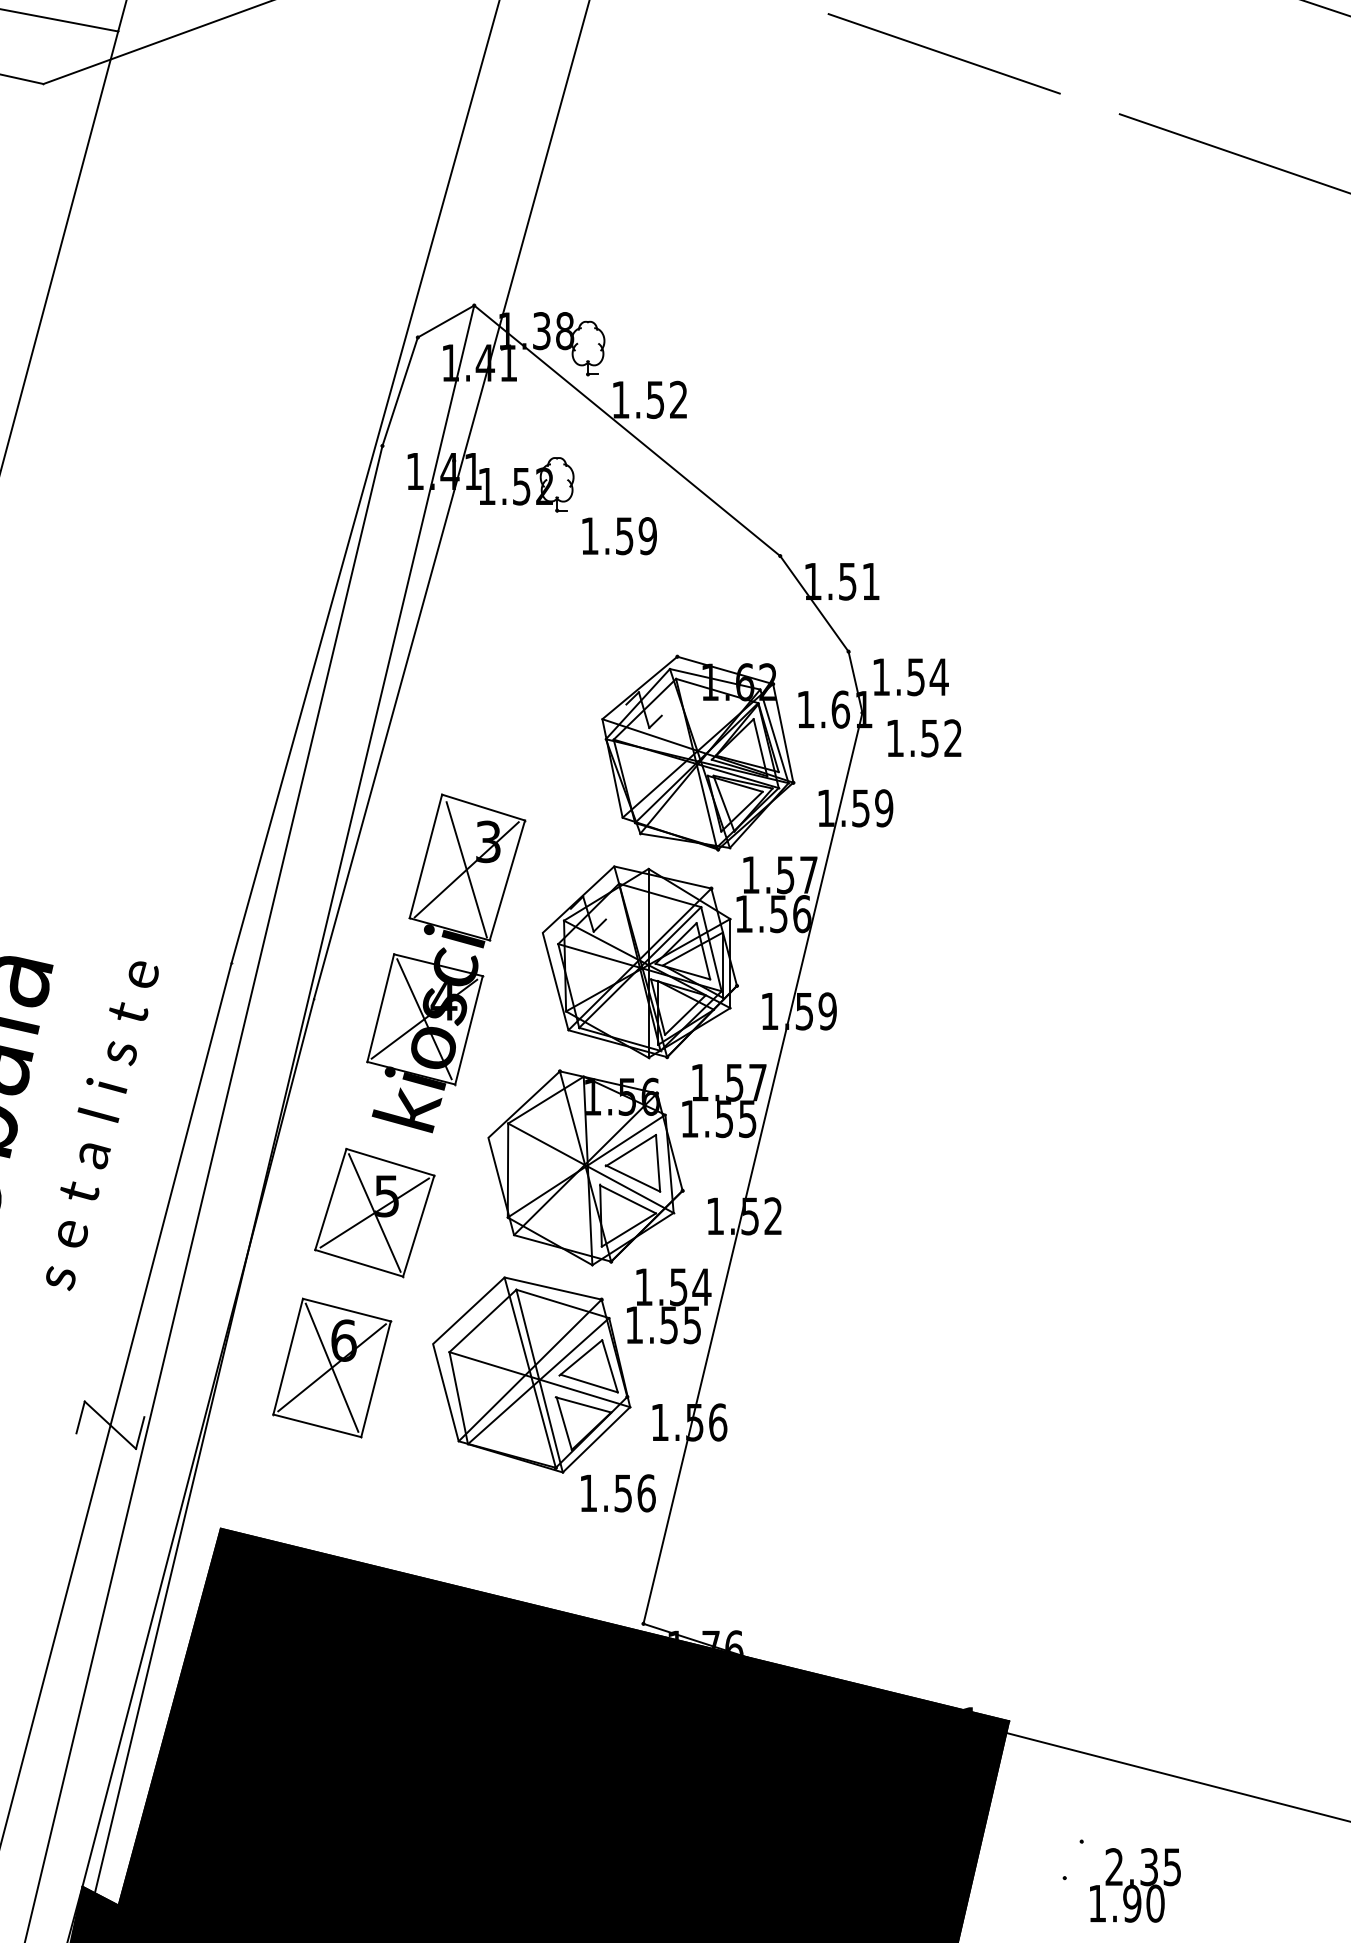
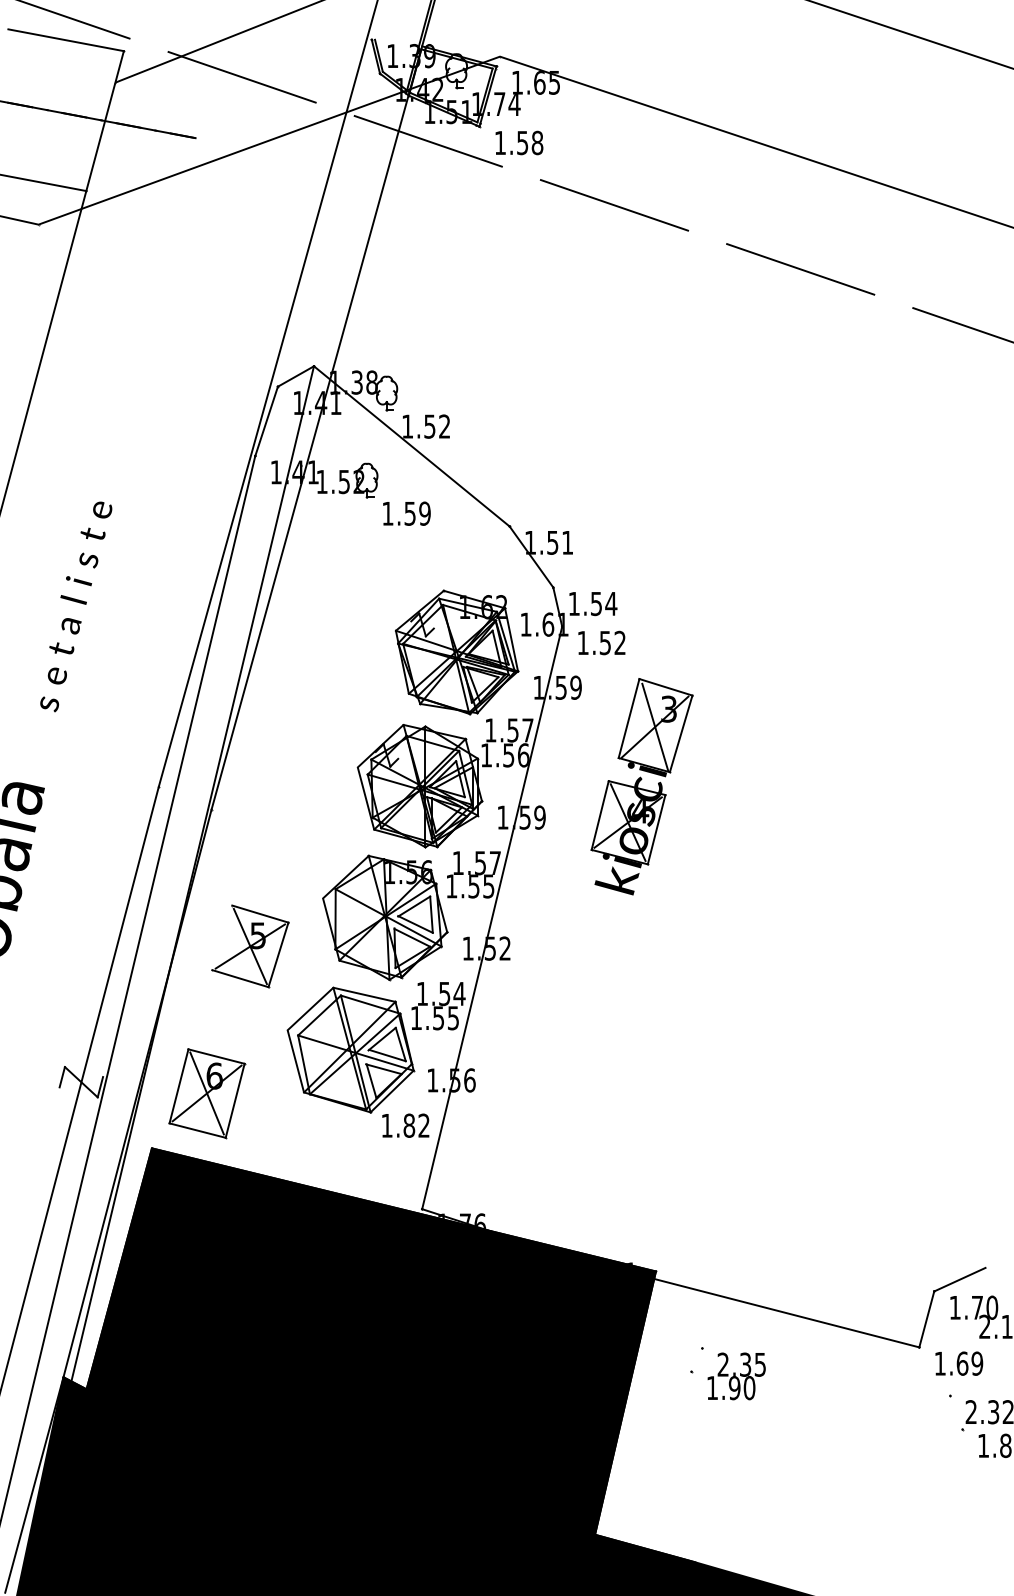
part: (445, 962) -> (641, 786), moved
text: (102, 1125) -> (76, 606), moved
line: (331, 1198) -> (222, 937), removed
part: (332, 1367) -> (207, 1093), moved
text: (634, 1492) -> (416, 1125), 1.56 -> 1.82

